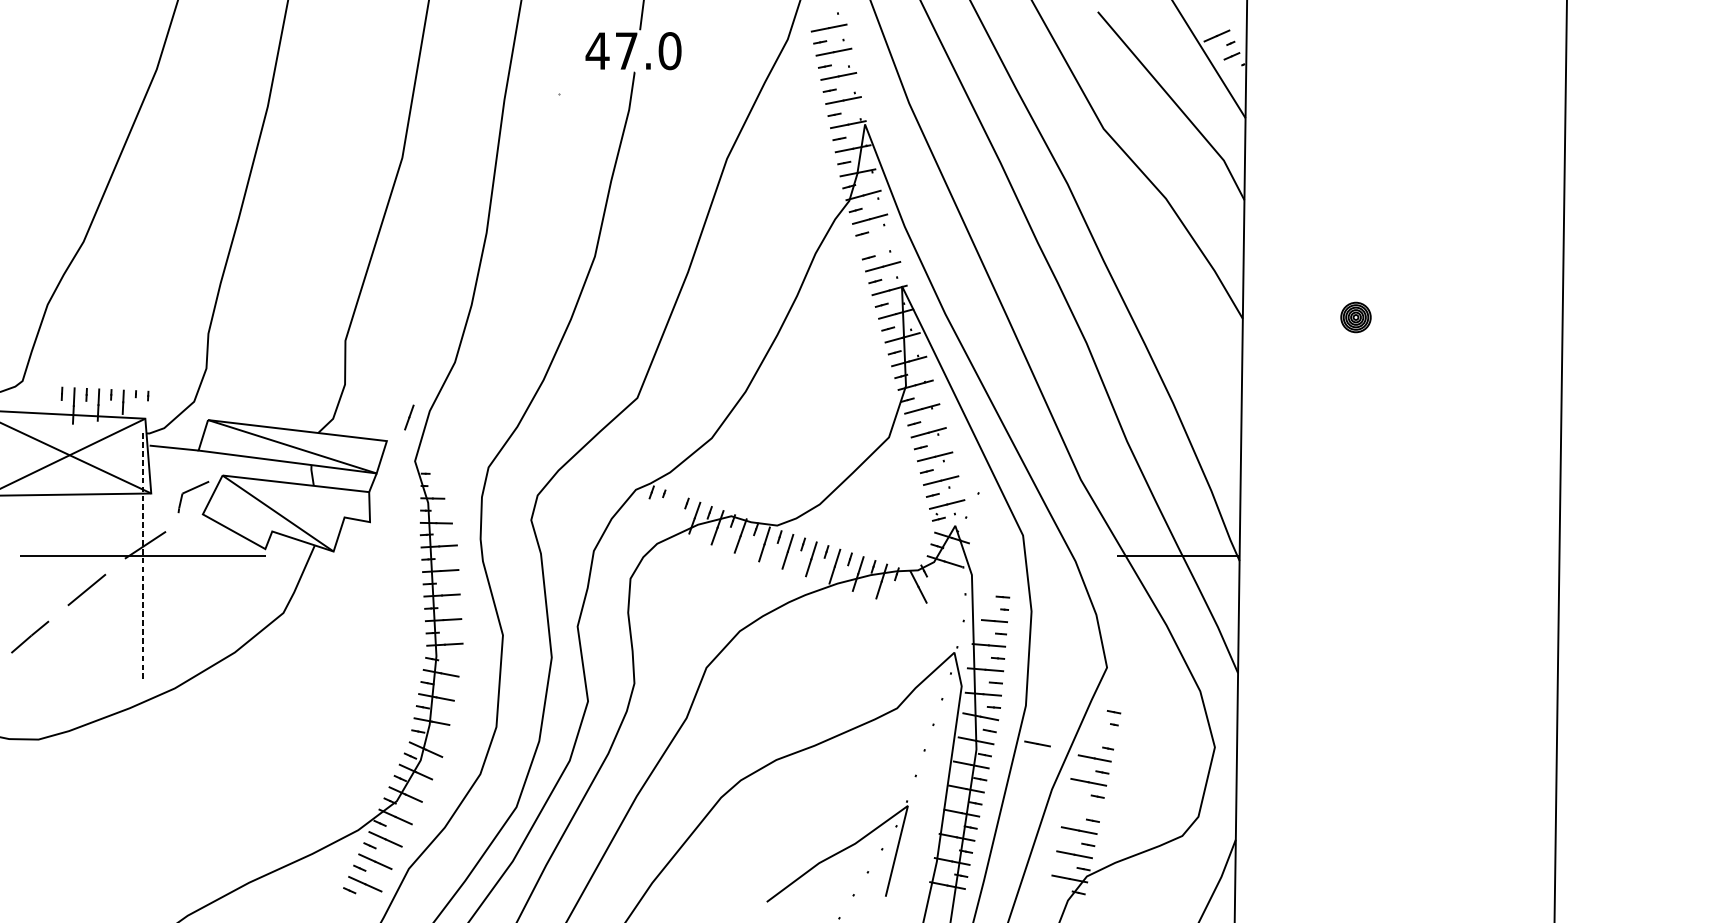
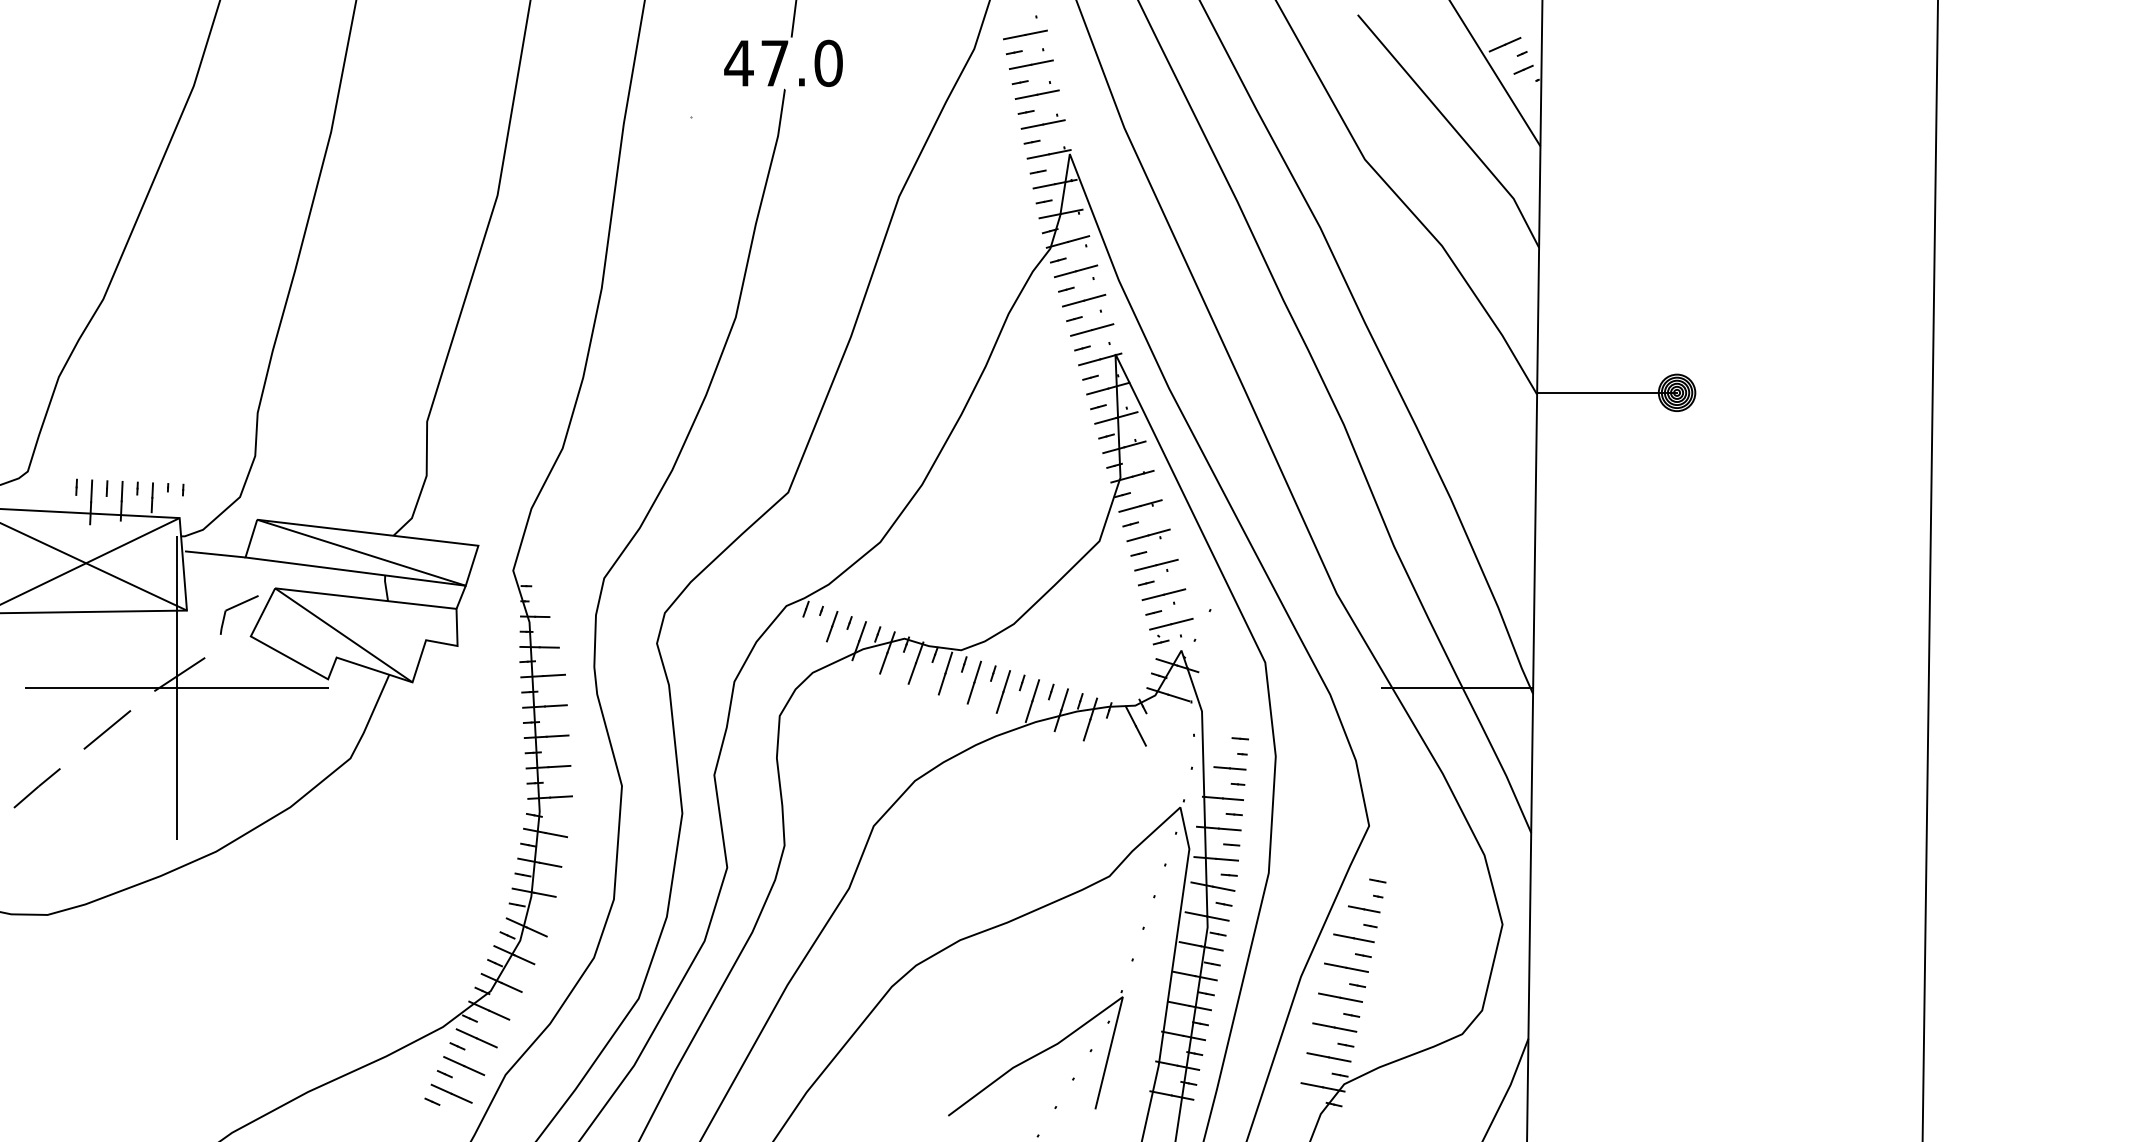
line: (876, 242) -> (1084, 300), added
line: (1299, 317) -> (1607, 392), added
line: (409, 417) -> (832, 626), moved
line: (143, 555) -> (177, 687), dashed -> solid
line: (1037, 744) -> (1364, 909), moved
line: (1083, 806) -> (1340, 997), added

